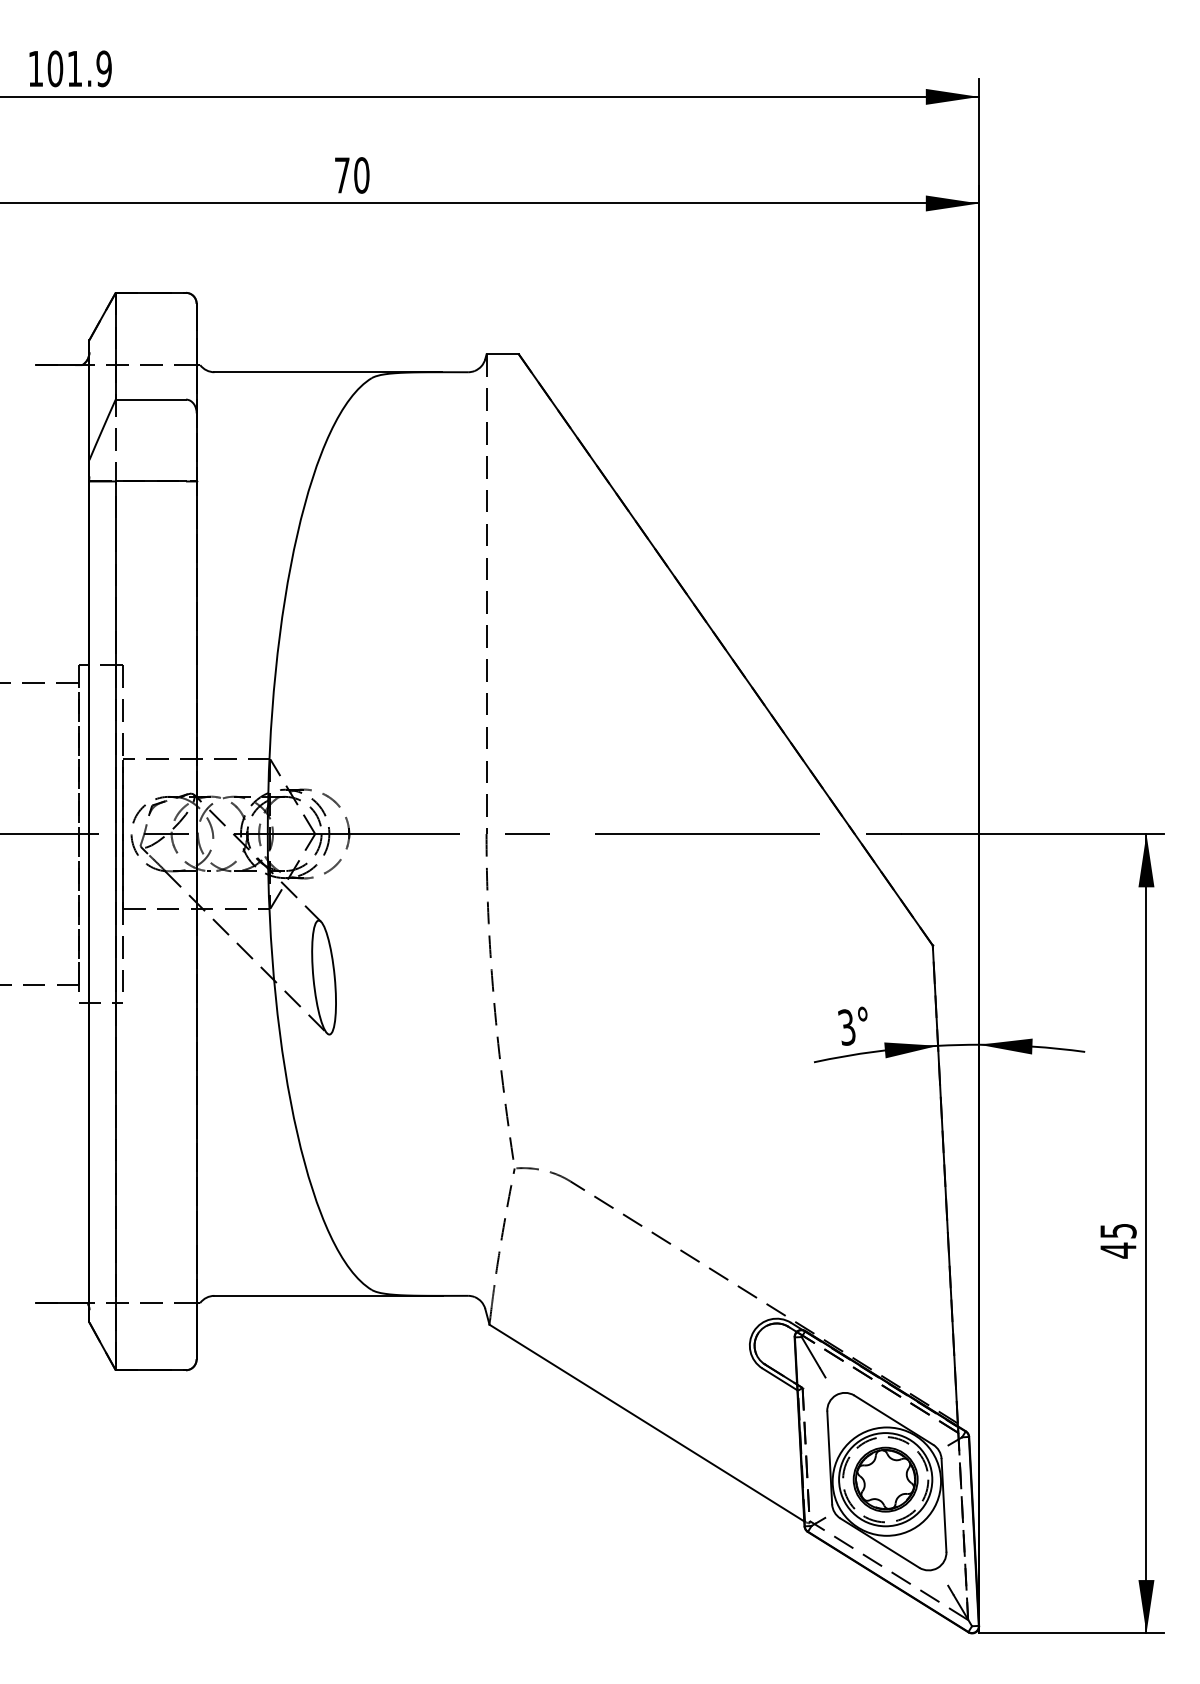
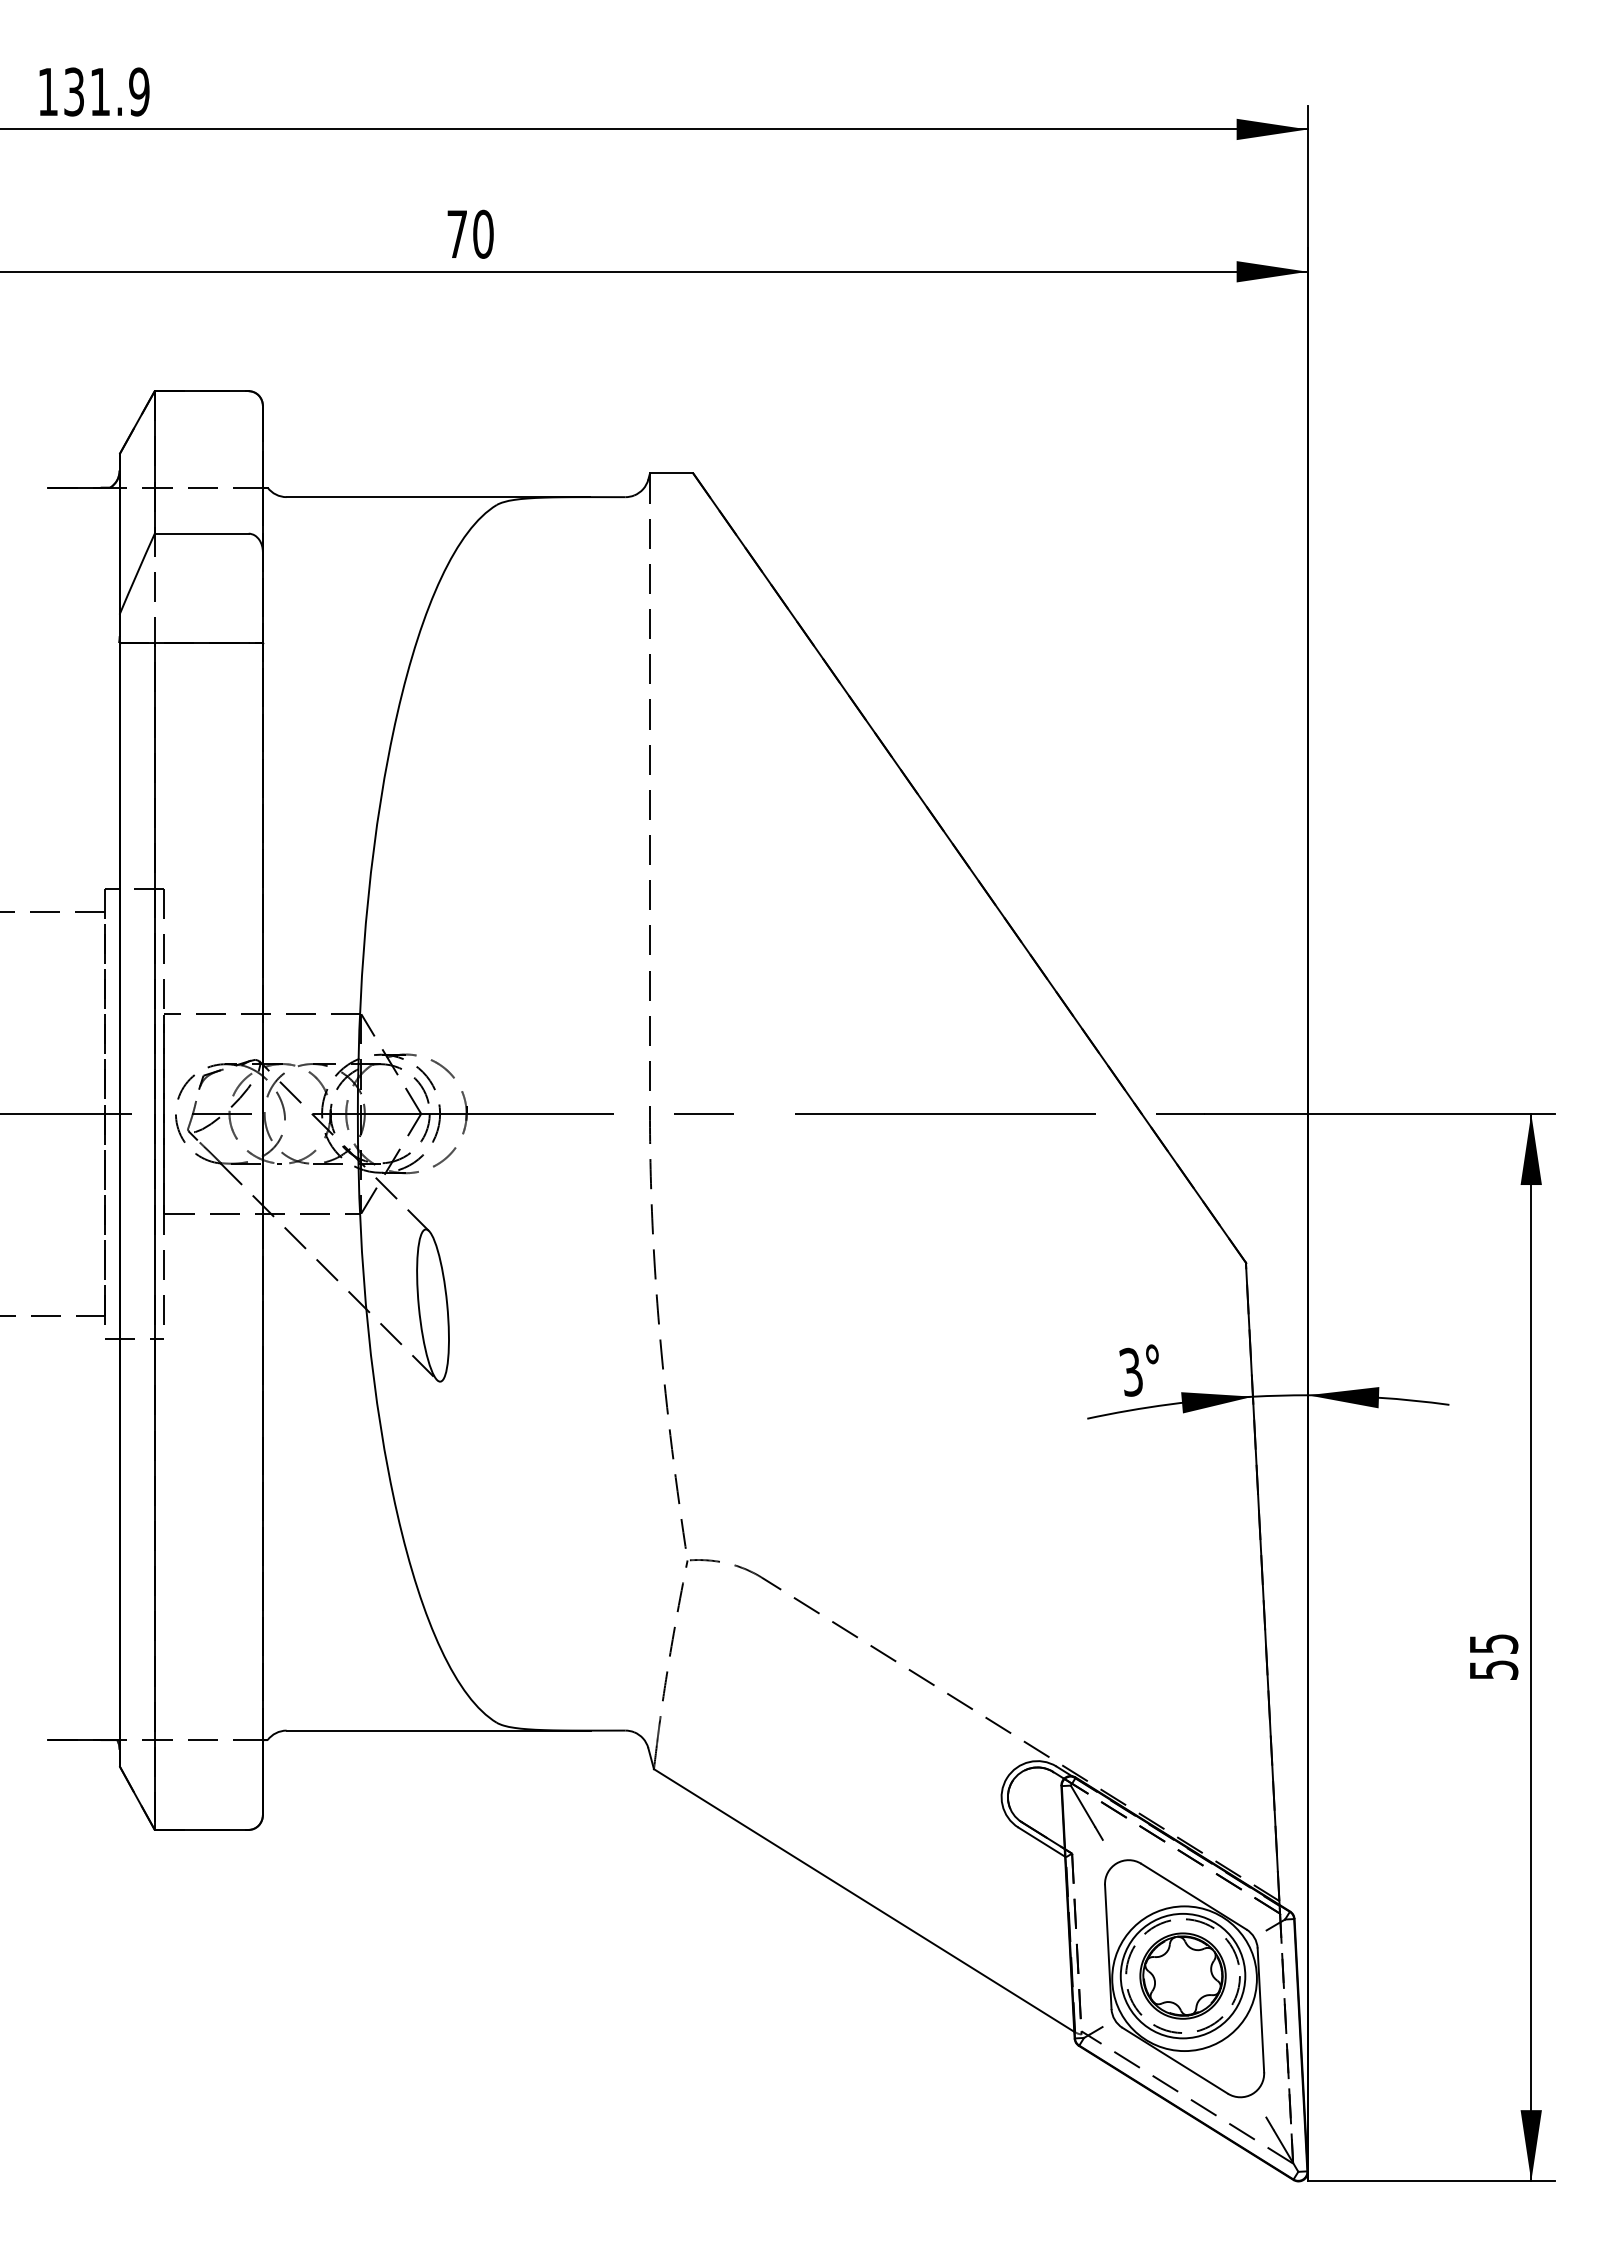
text: (55, 68) -> (74, 91), 101.9 -> 131.9
text: (1118, 1250) -> (1494, 1670), 45 -> 55

